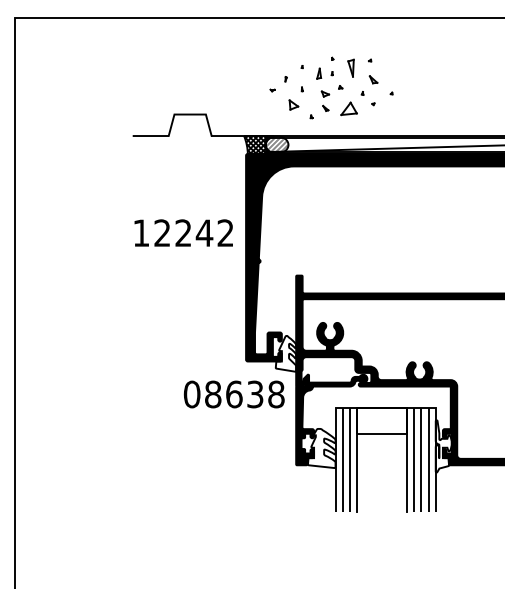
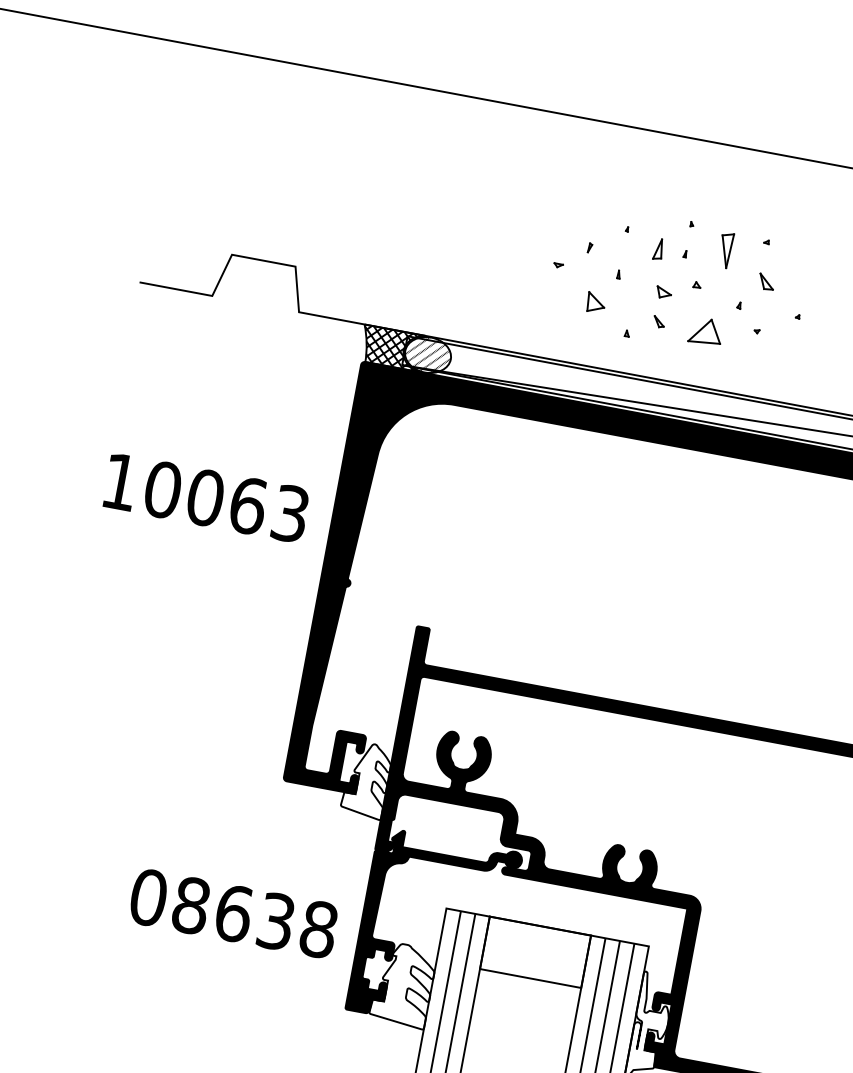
part: (329, 93) -> (672, 293), moved
text: (193, 233) -> (225, 502), 12242 -> 10063
text: (233, 394) -> (232, 913), moved

